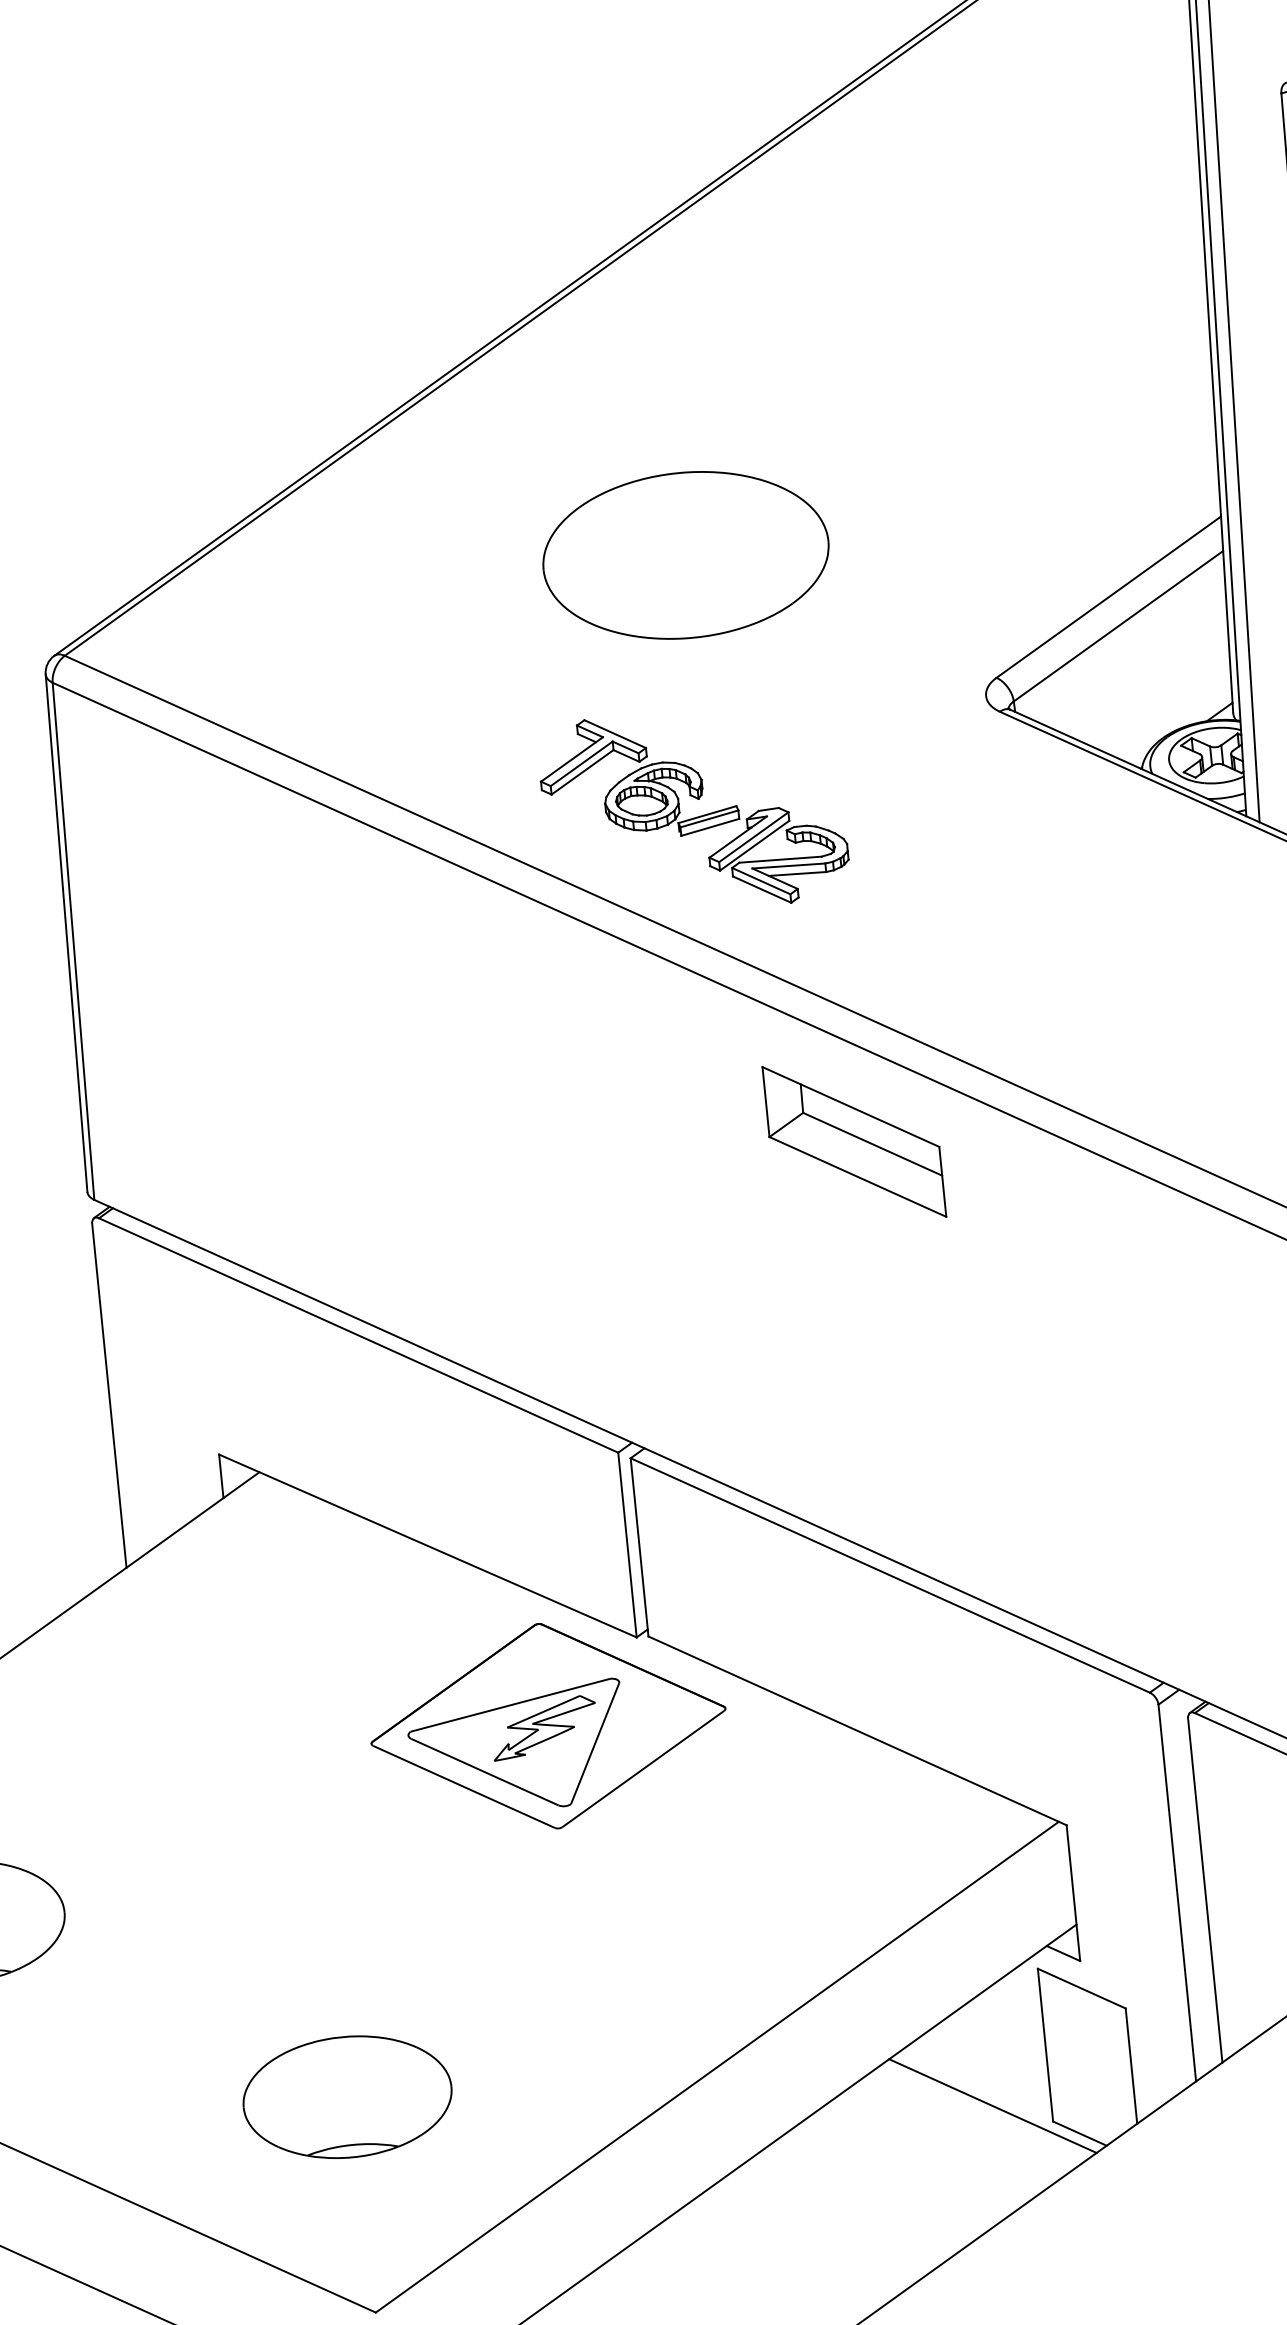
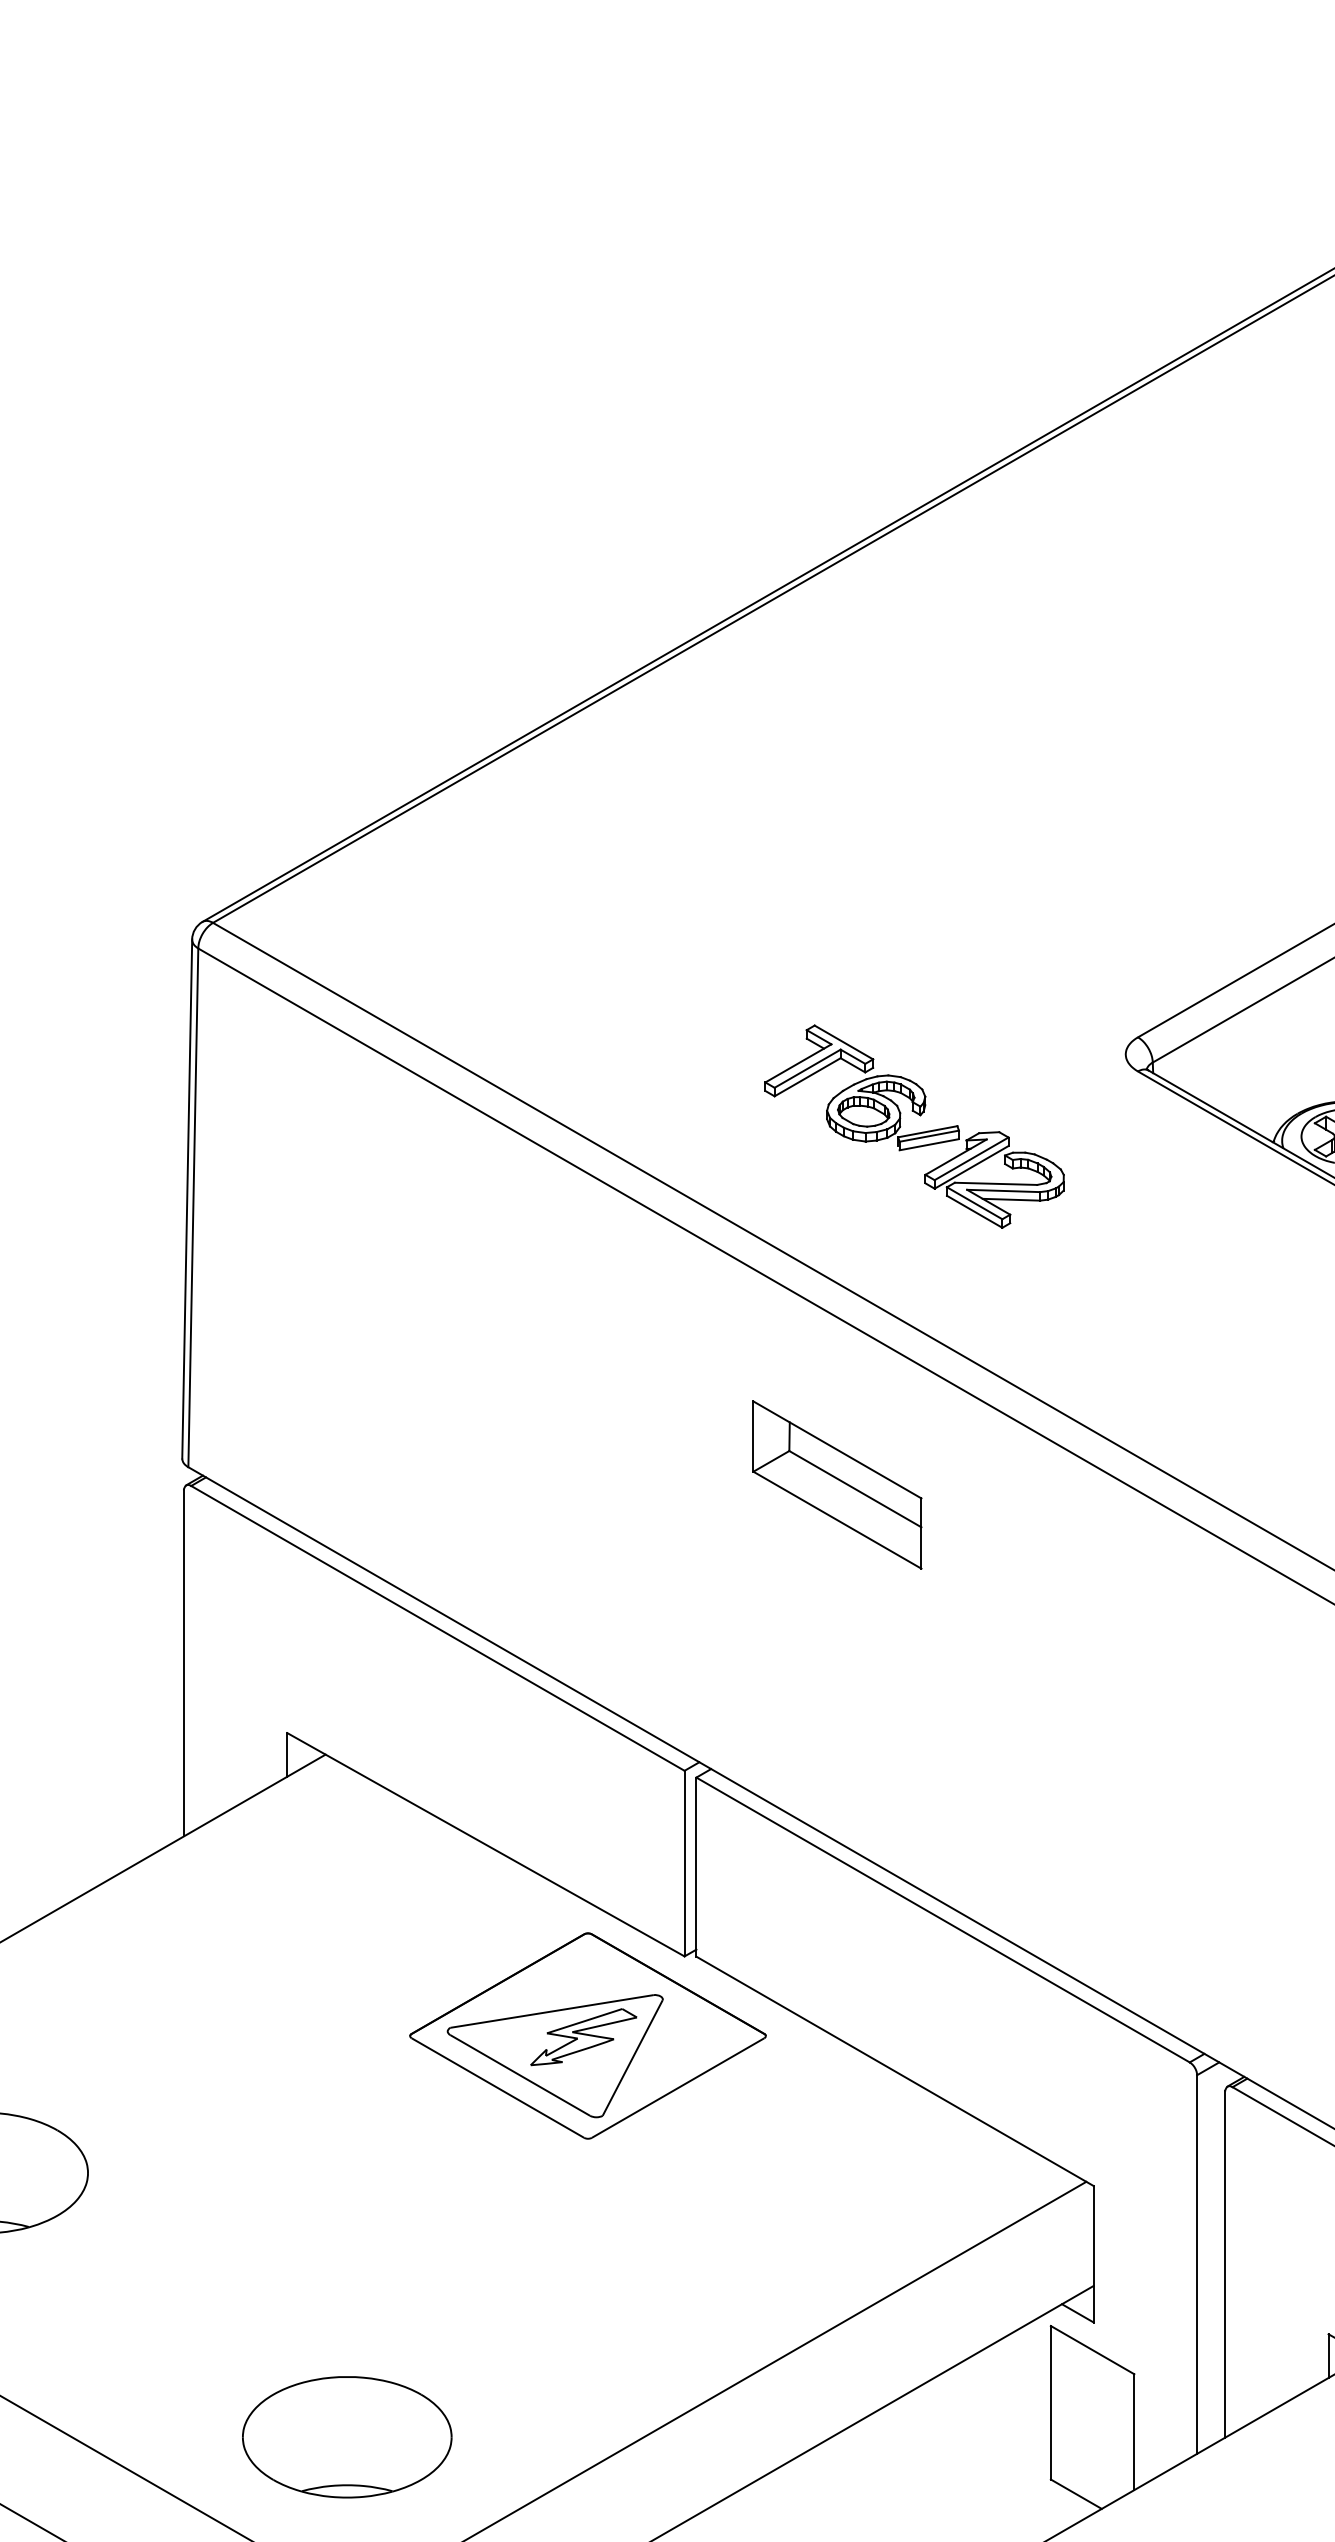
part: (686, 555) -> (841, 884), removed
part: (696, 816) -> (916, 1132), moved
part: (854, 1141) -> (837, 1484), moved
part: (347, 2097) -> (347, 2437), moved
line: (992, 2106) -> (992, 2458), removed

